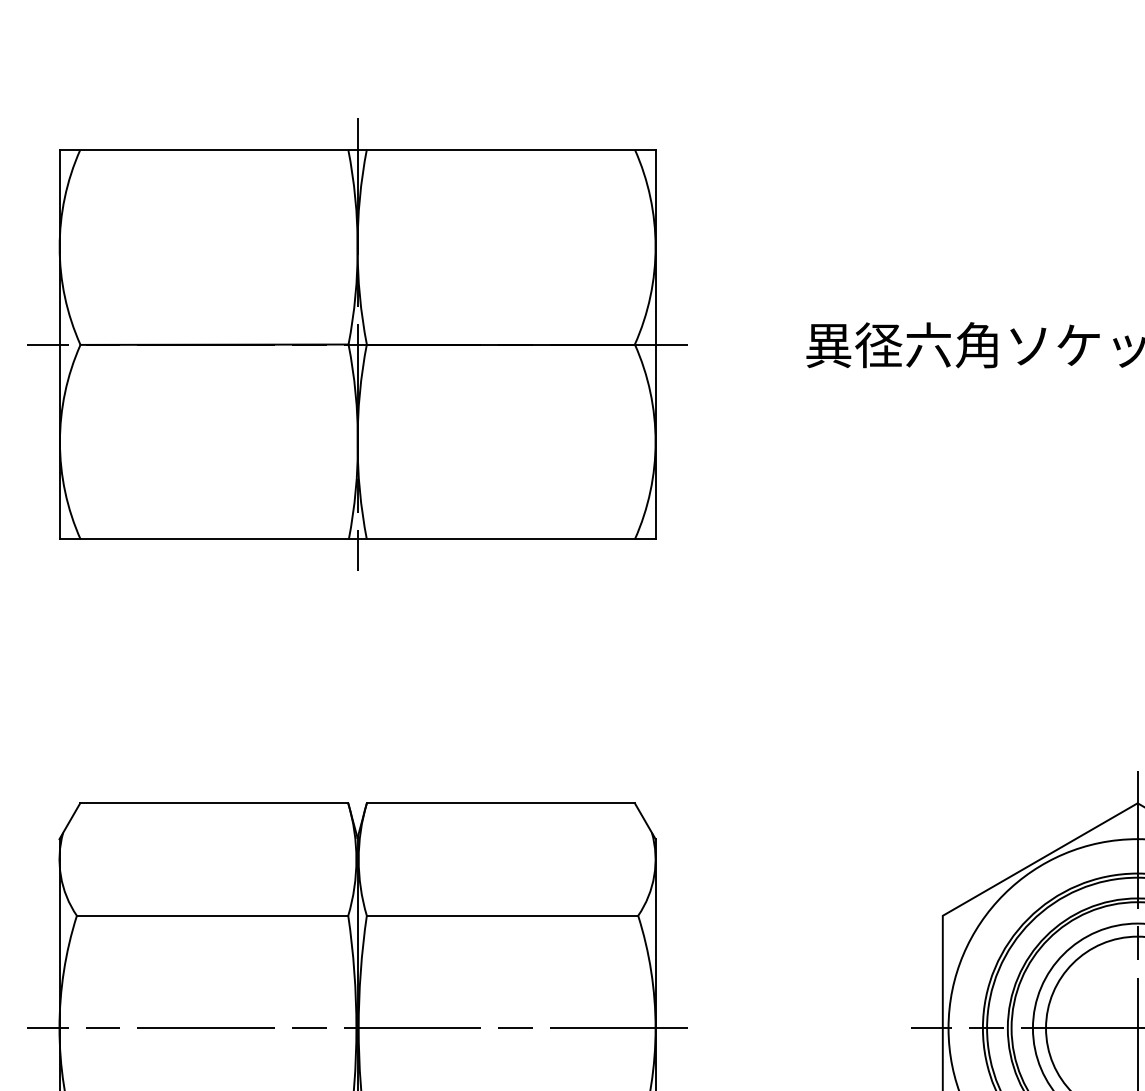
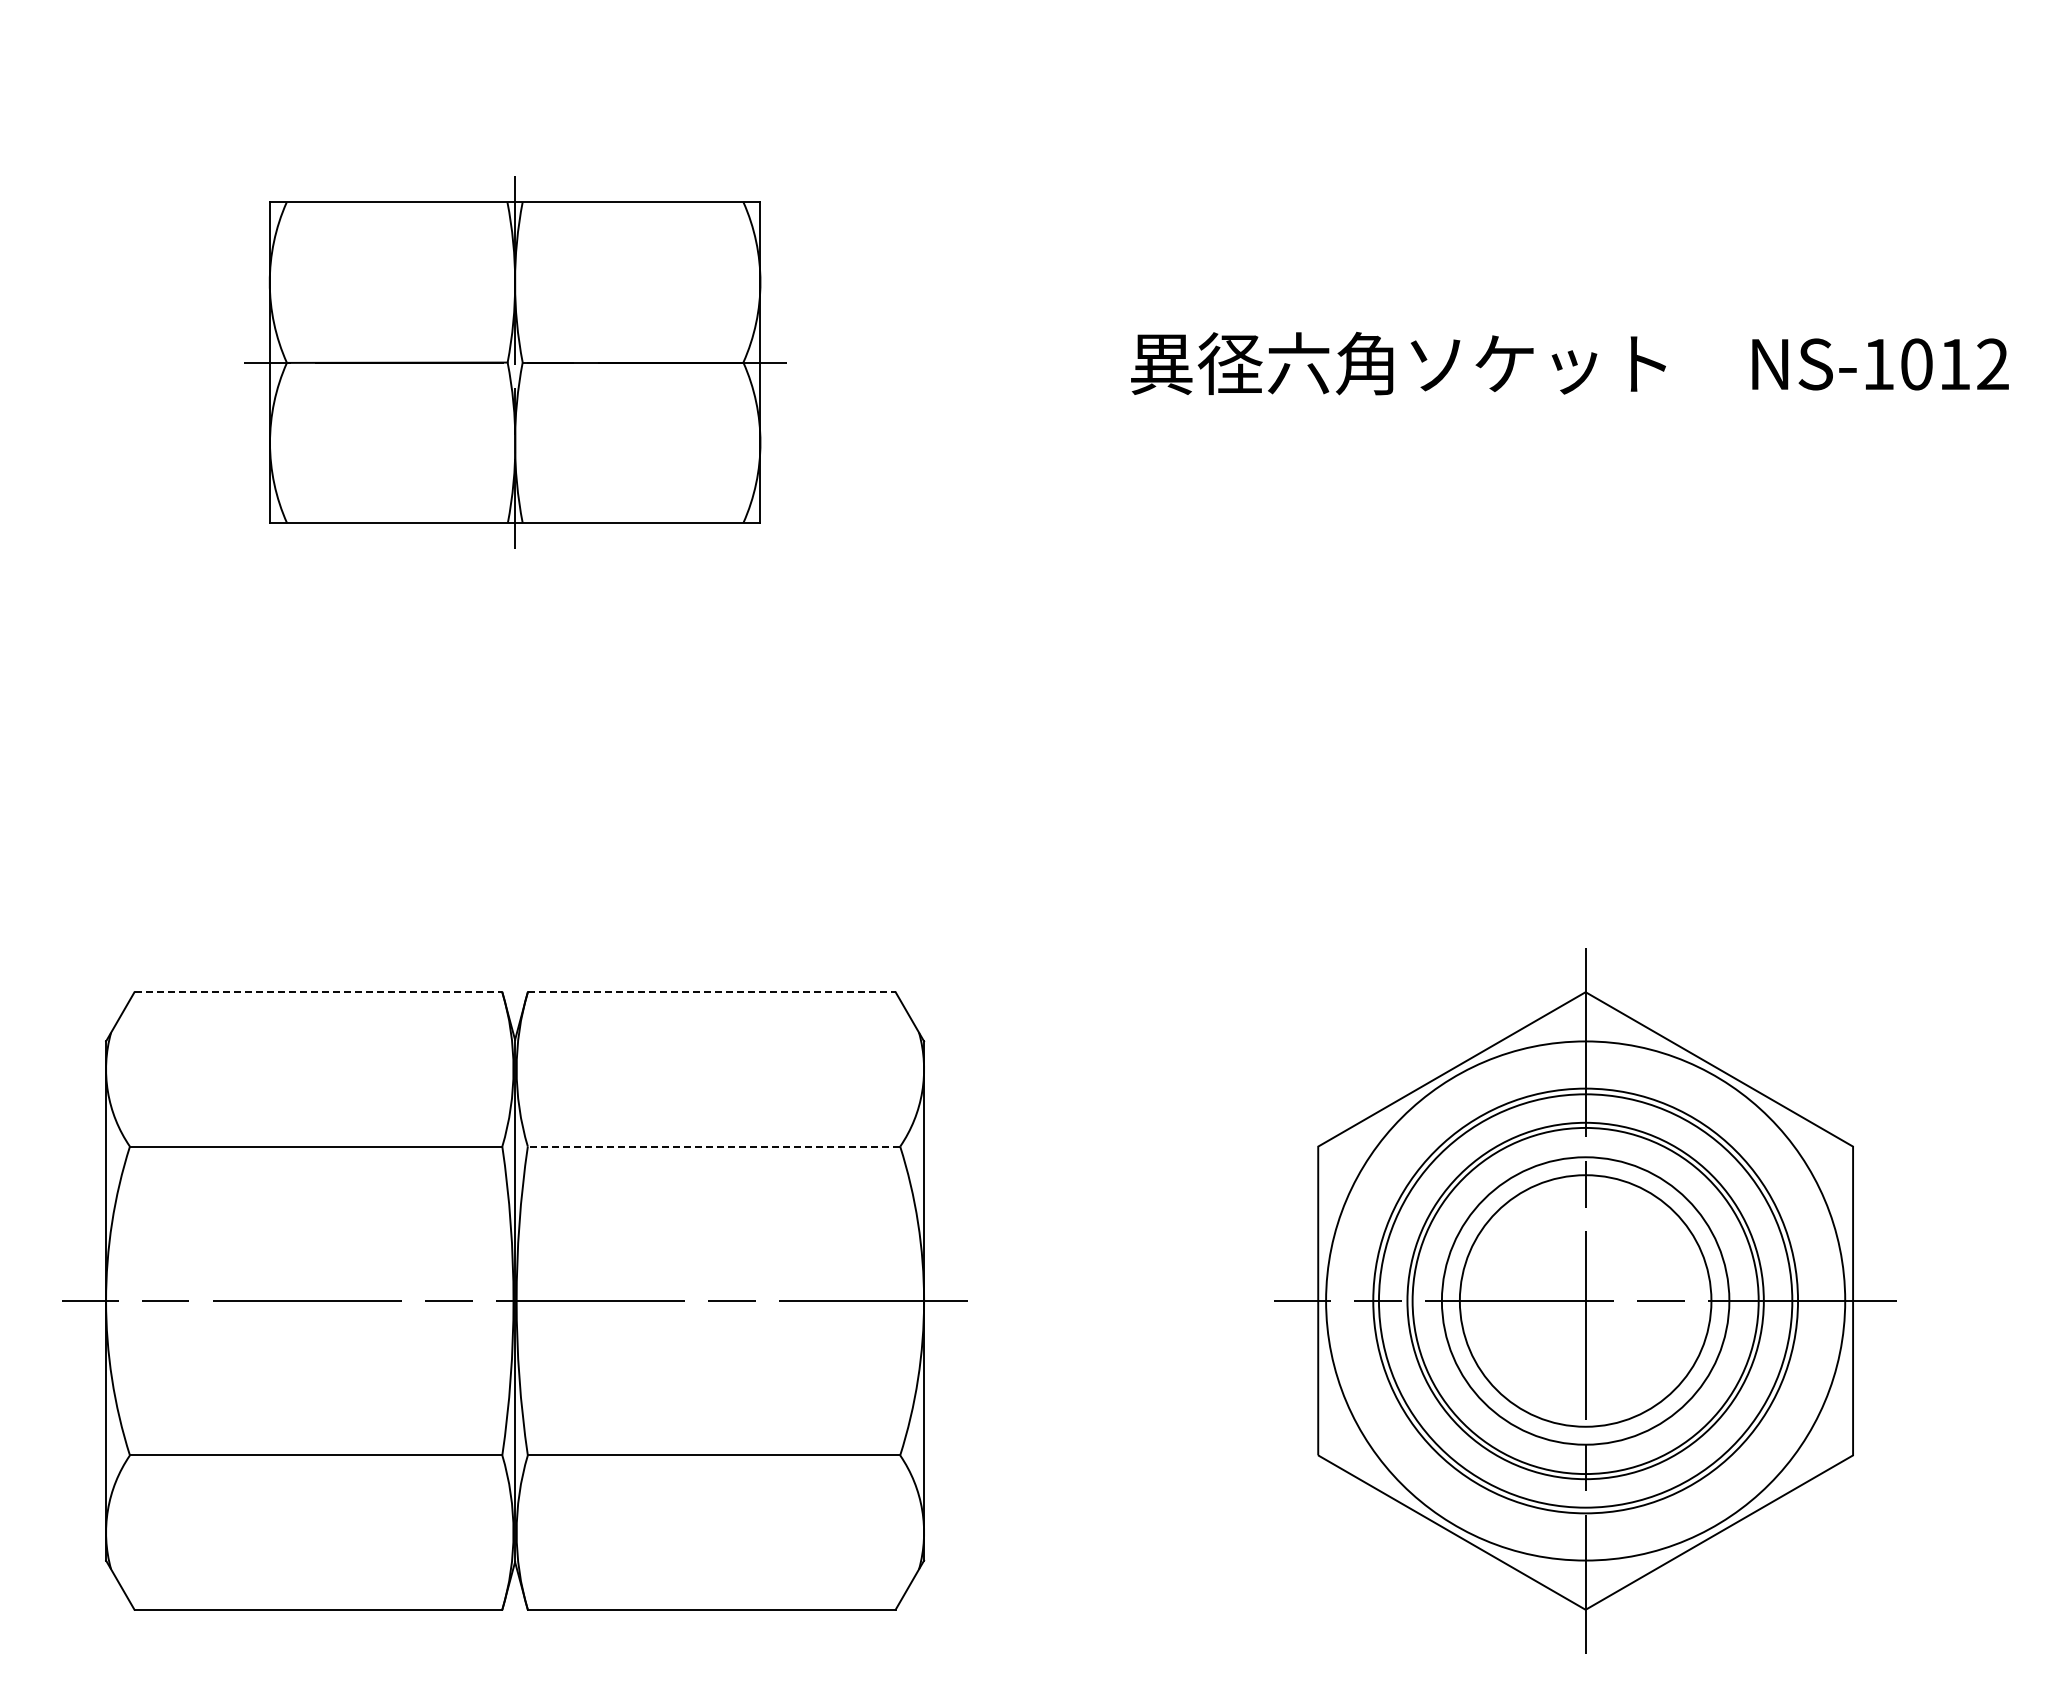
part: (357, 344) -> (514, 362), size x0.6
line: (214, 803) -> (318, 992), solid -> dashed
line: (500, 803) -> (711, 992), solid -> dashed
line: (502, 915) -> (713, 1146), solid -> dashed

